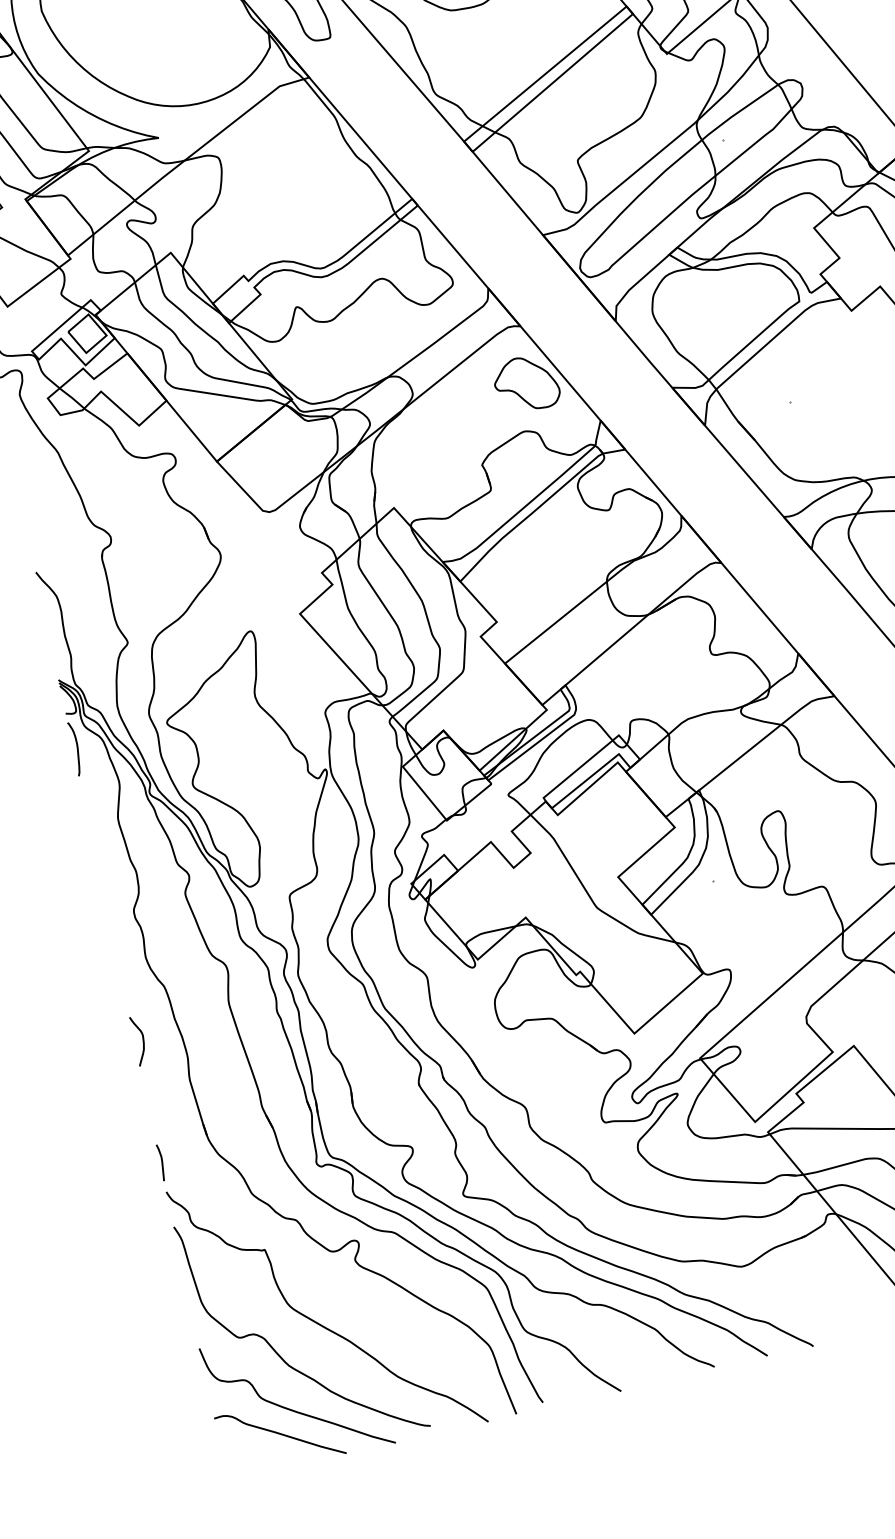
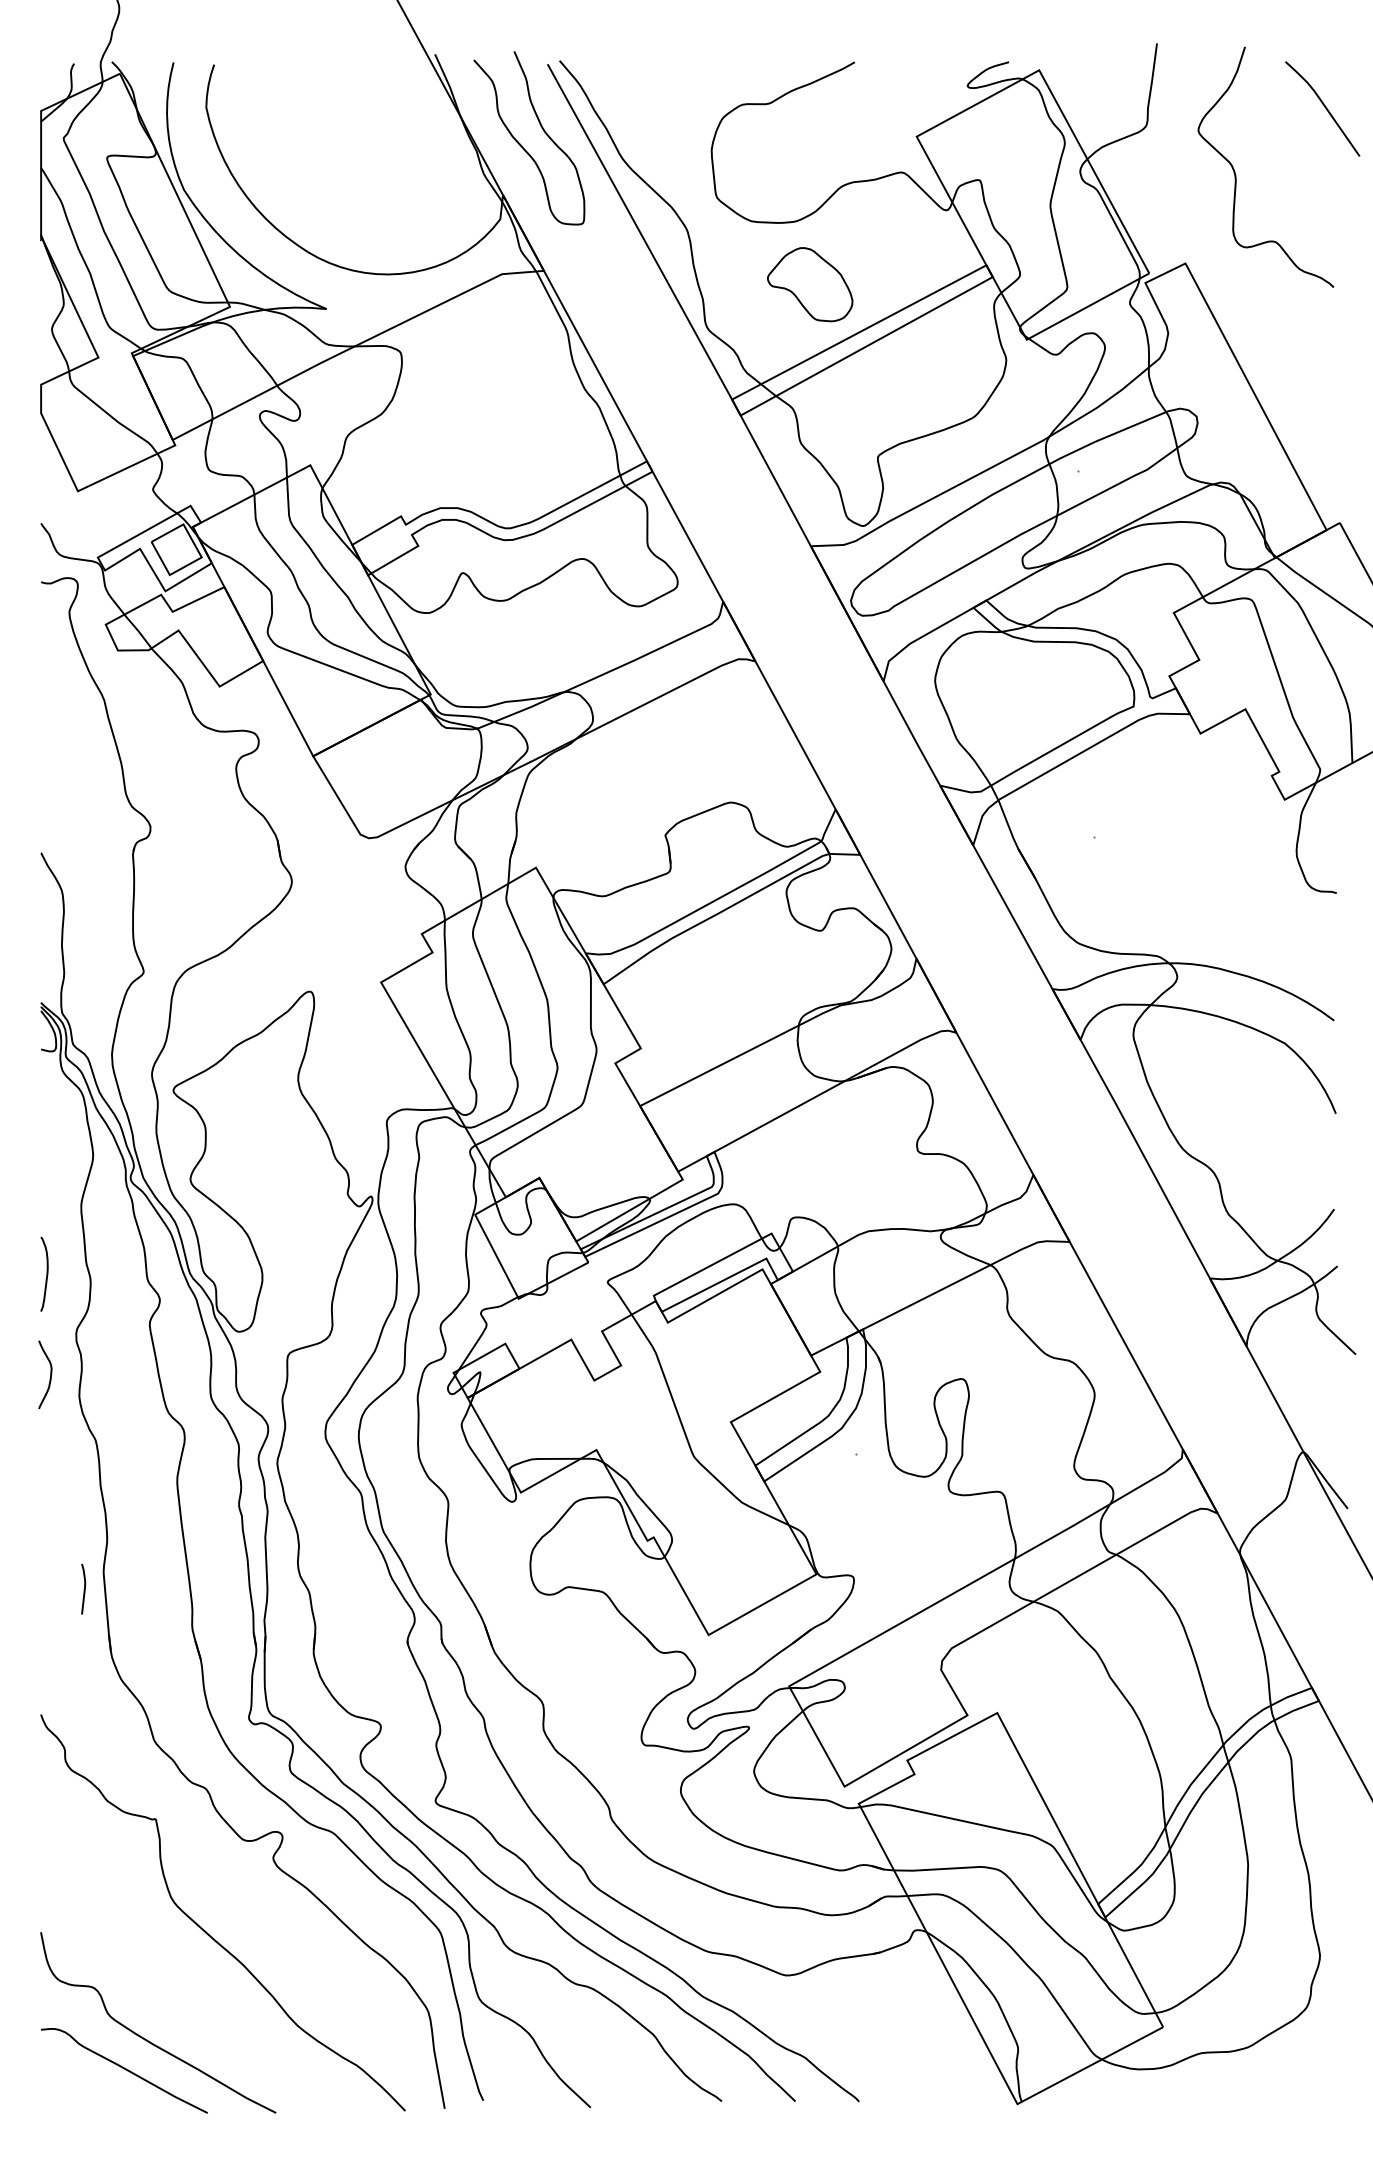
part: (526, 383) -> (810, 284), moved
curve: (76, 748) -> (46, 1273), moved
curve: (142, 1039) -> (50, 1374), moved
line: (161, 1162) -> (84, 1588), moved
curve: (274, 1348) -> (140, 1953), removed

